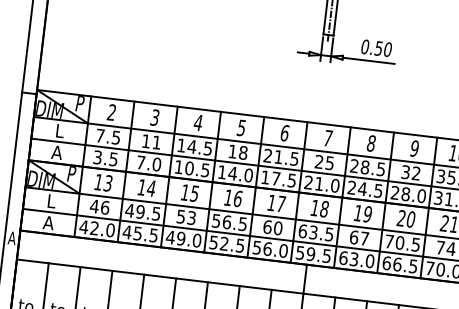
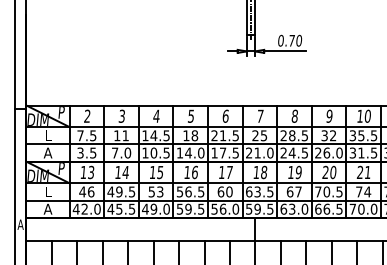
text: (378, 48) -> (291, 40), 0.50 -> 0.70
text: (405, 193) -> (326, 152), 28.0 -> 26.0
text: (224, 242) -> (188, 208), 52.5 -> 59.5

